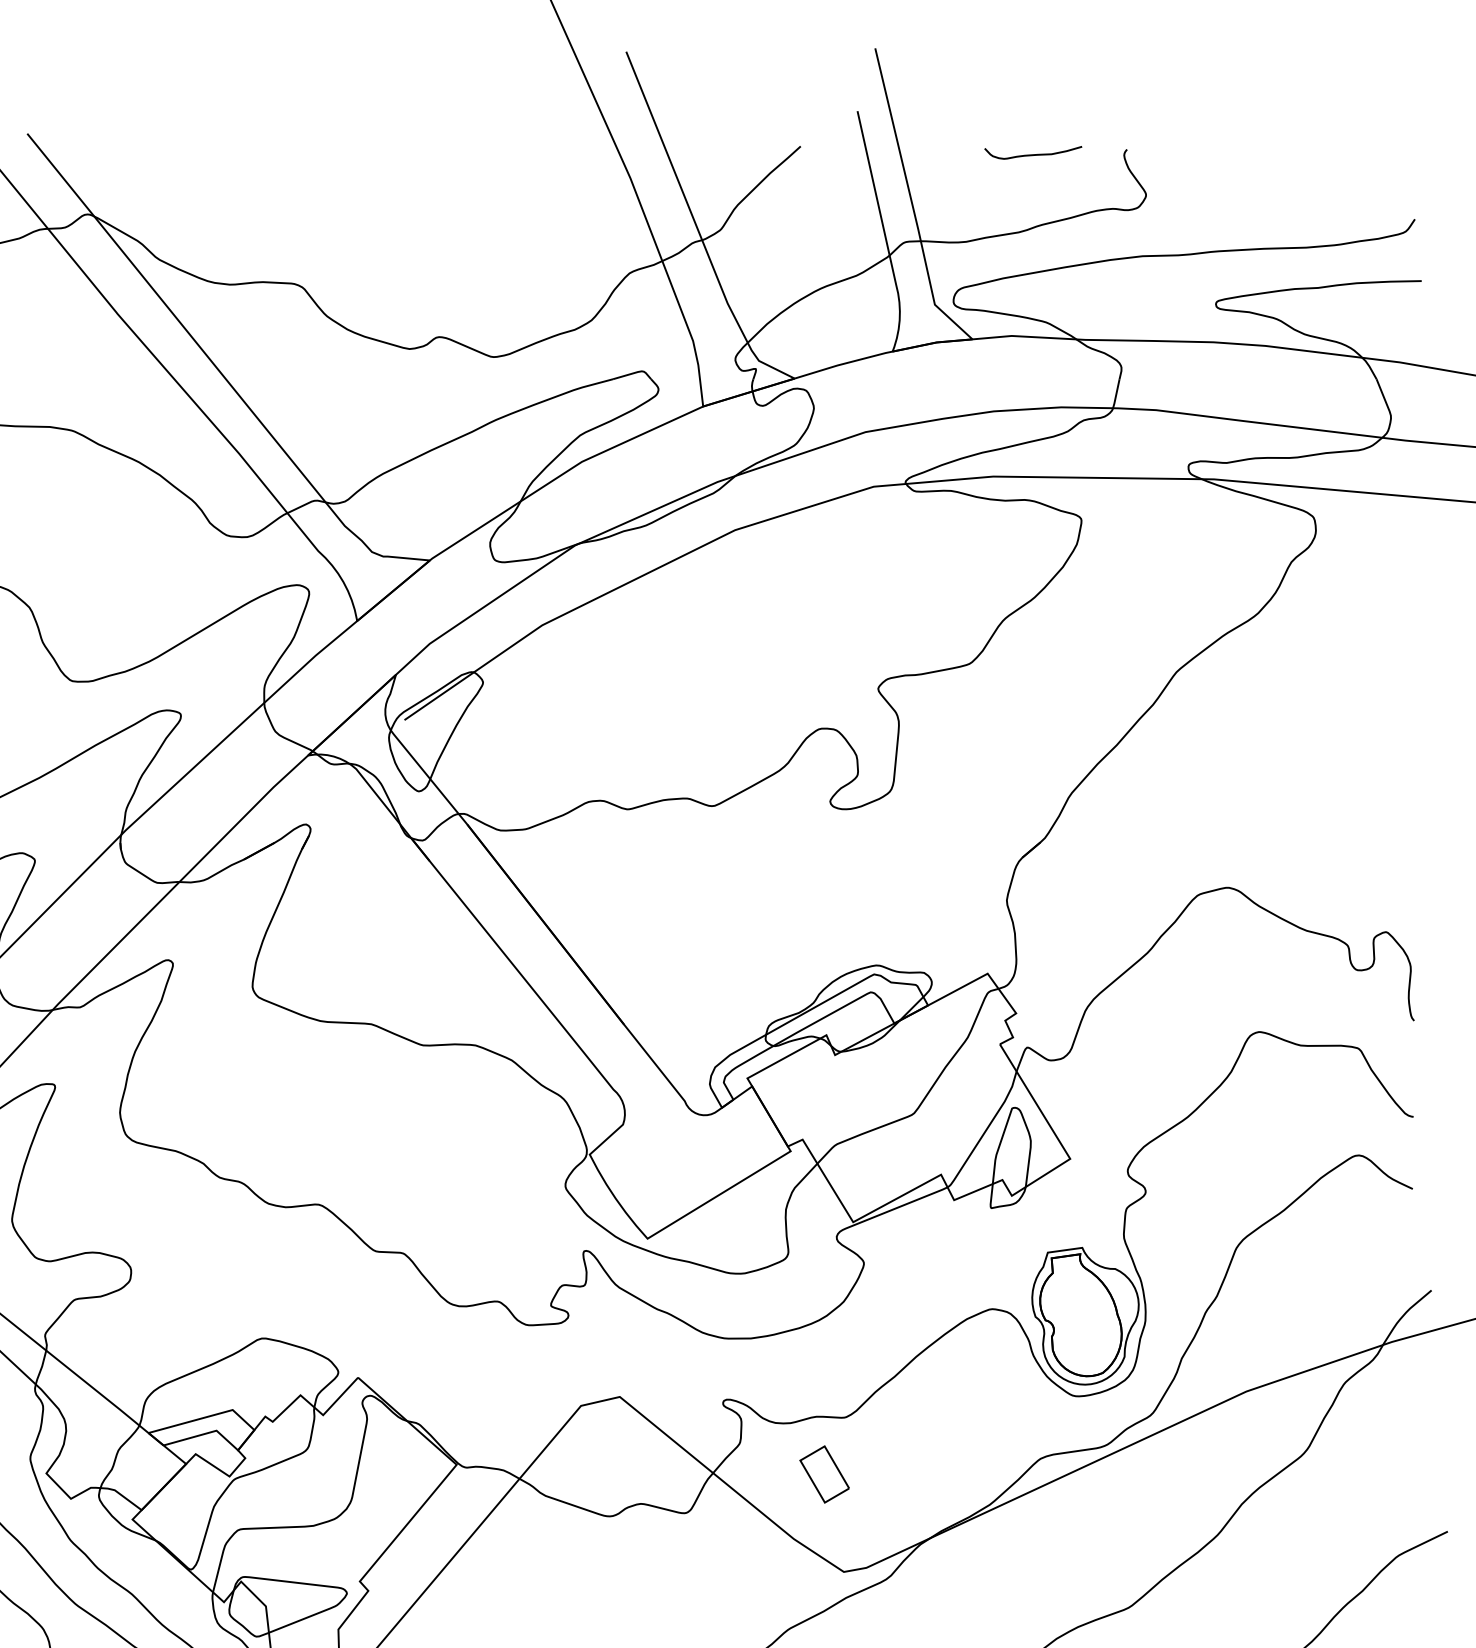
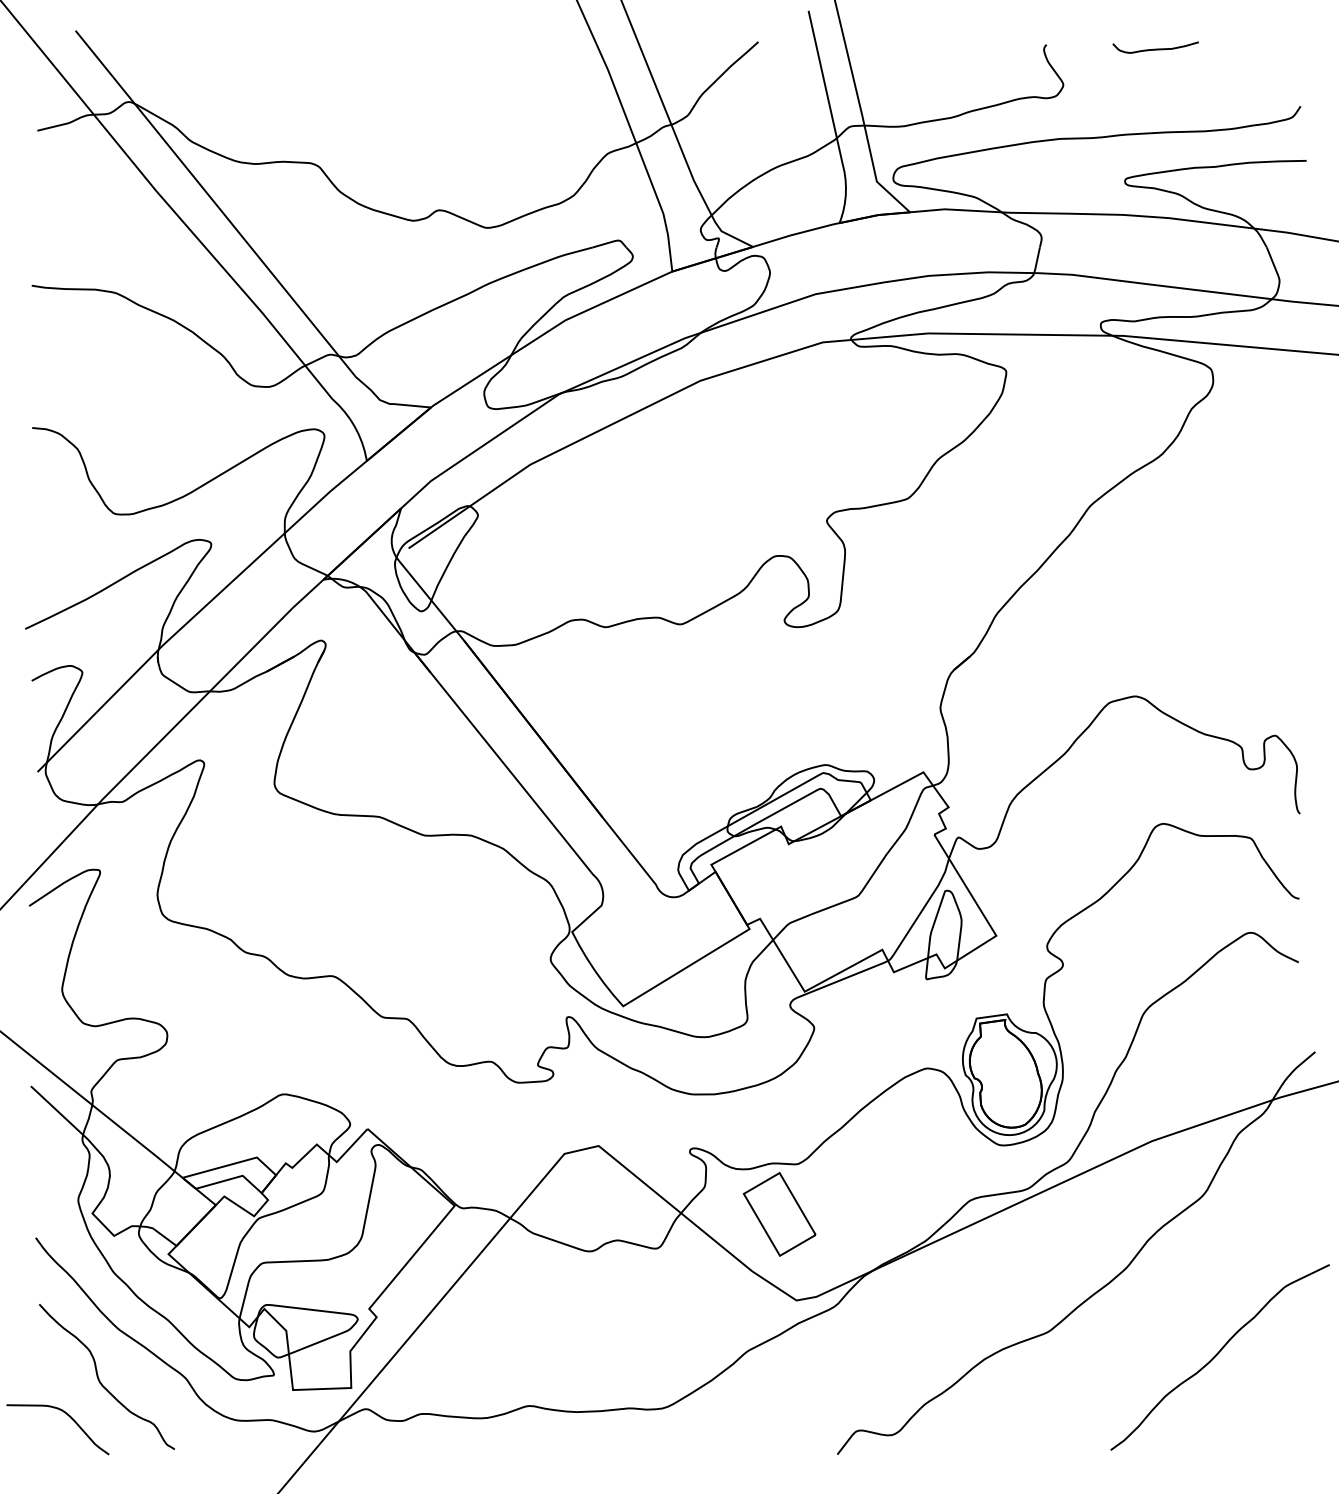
curve: (1033, 153) -> (1155, 48), moved
part: (824, 1474) -> (779, 1214), size x1.67

